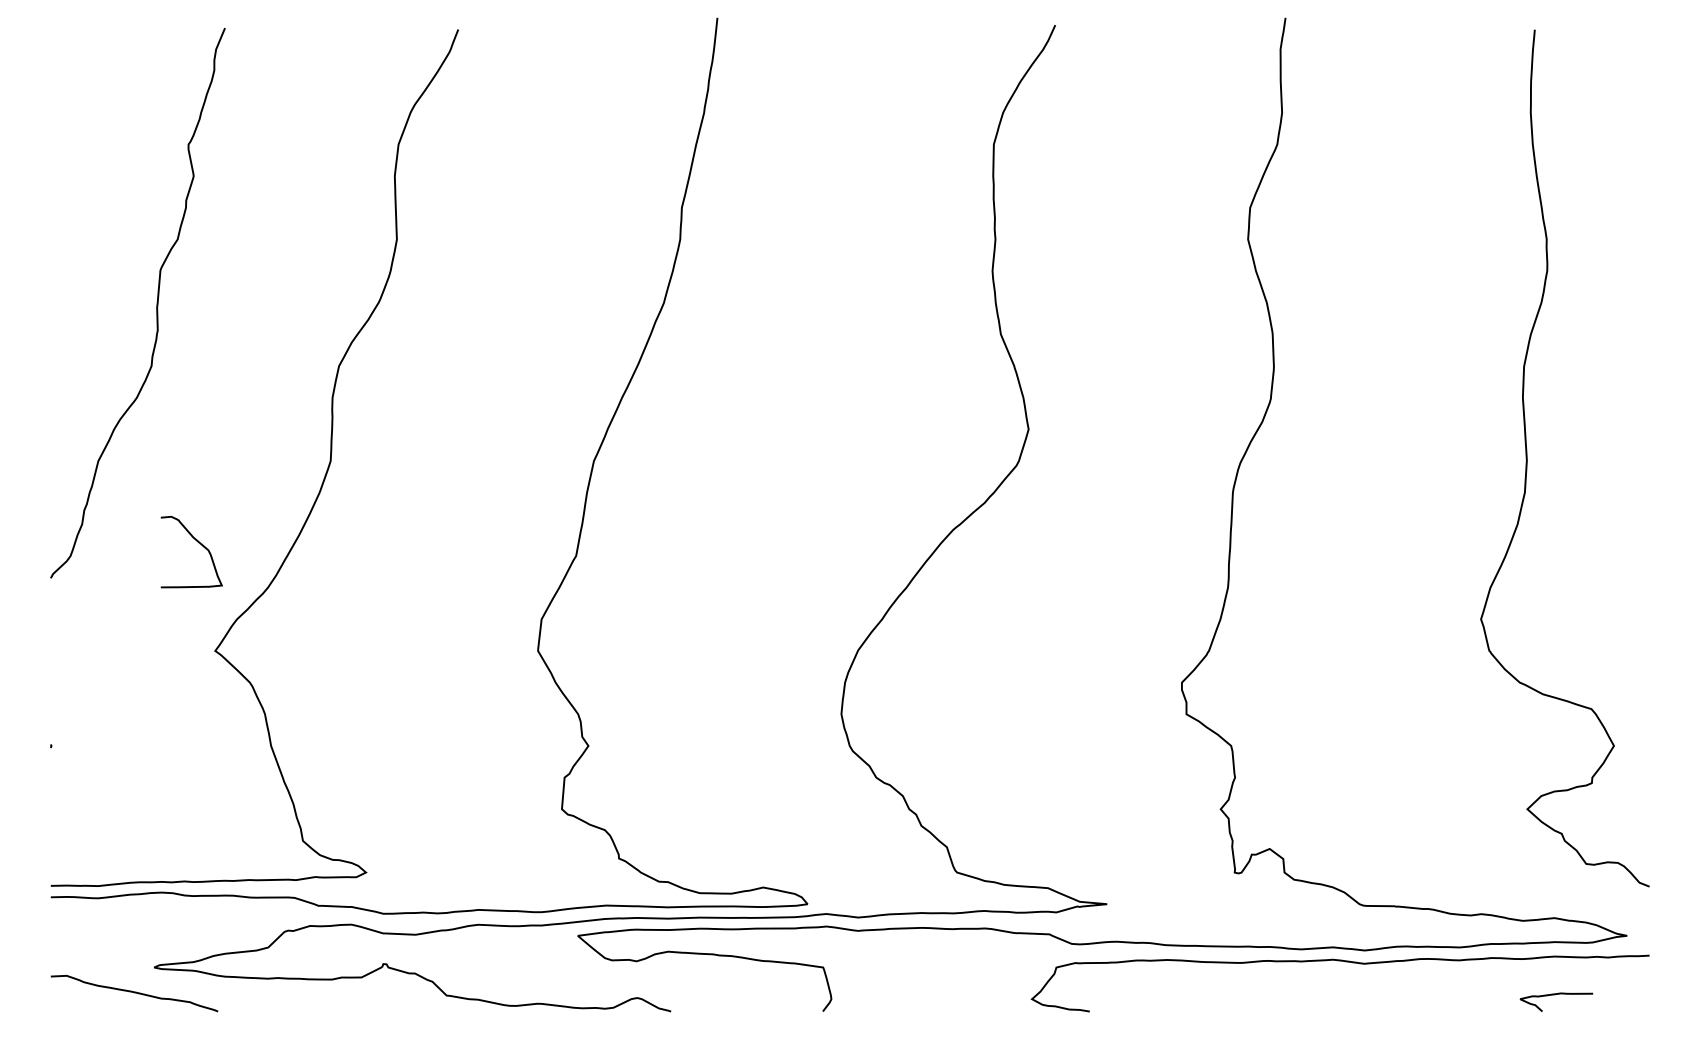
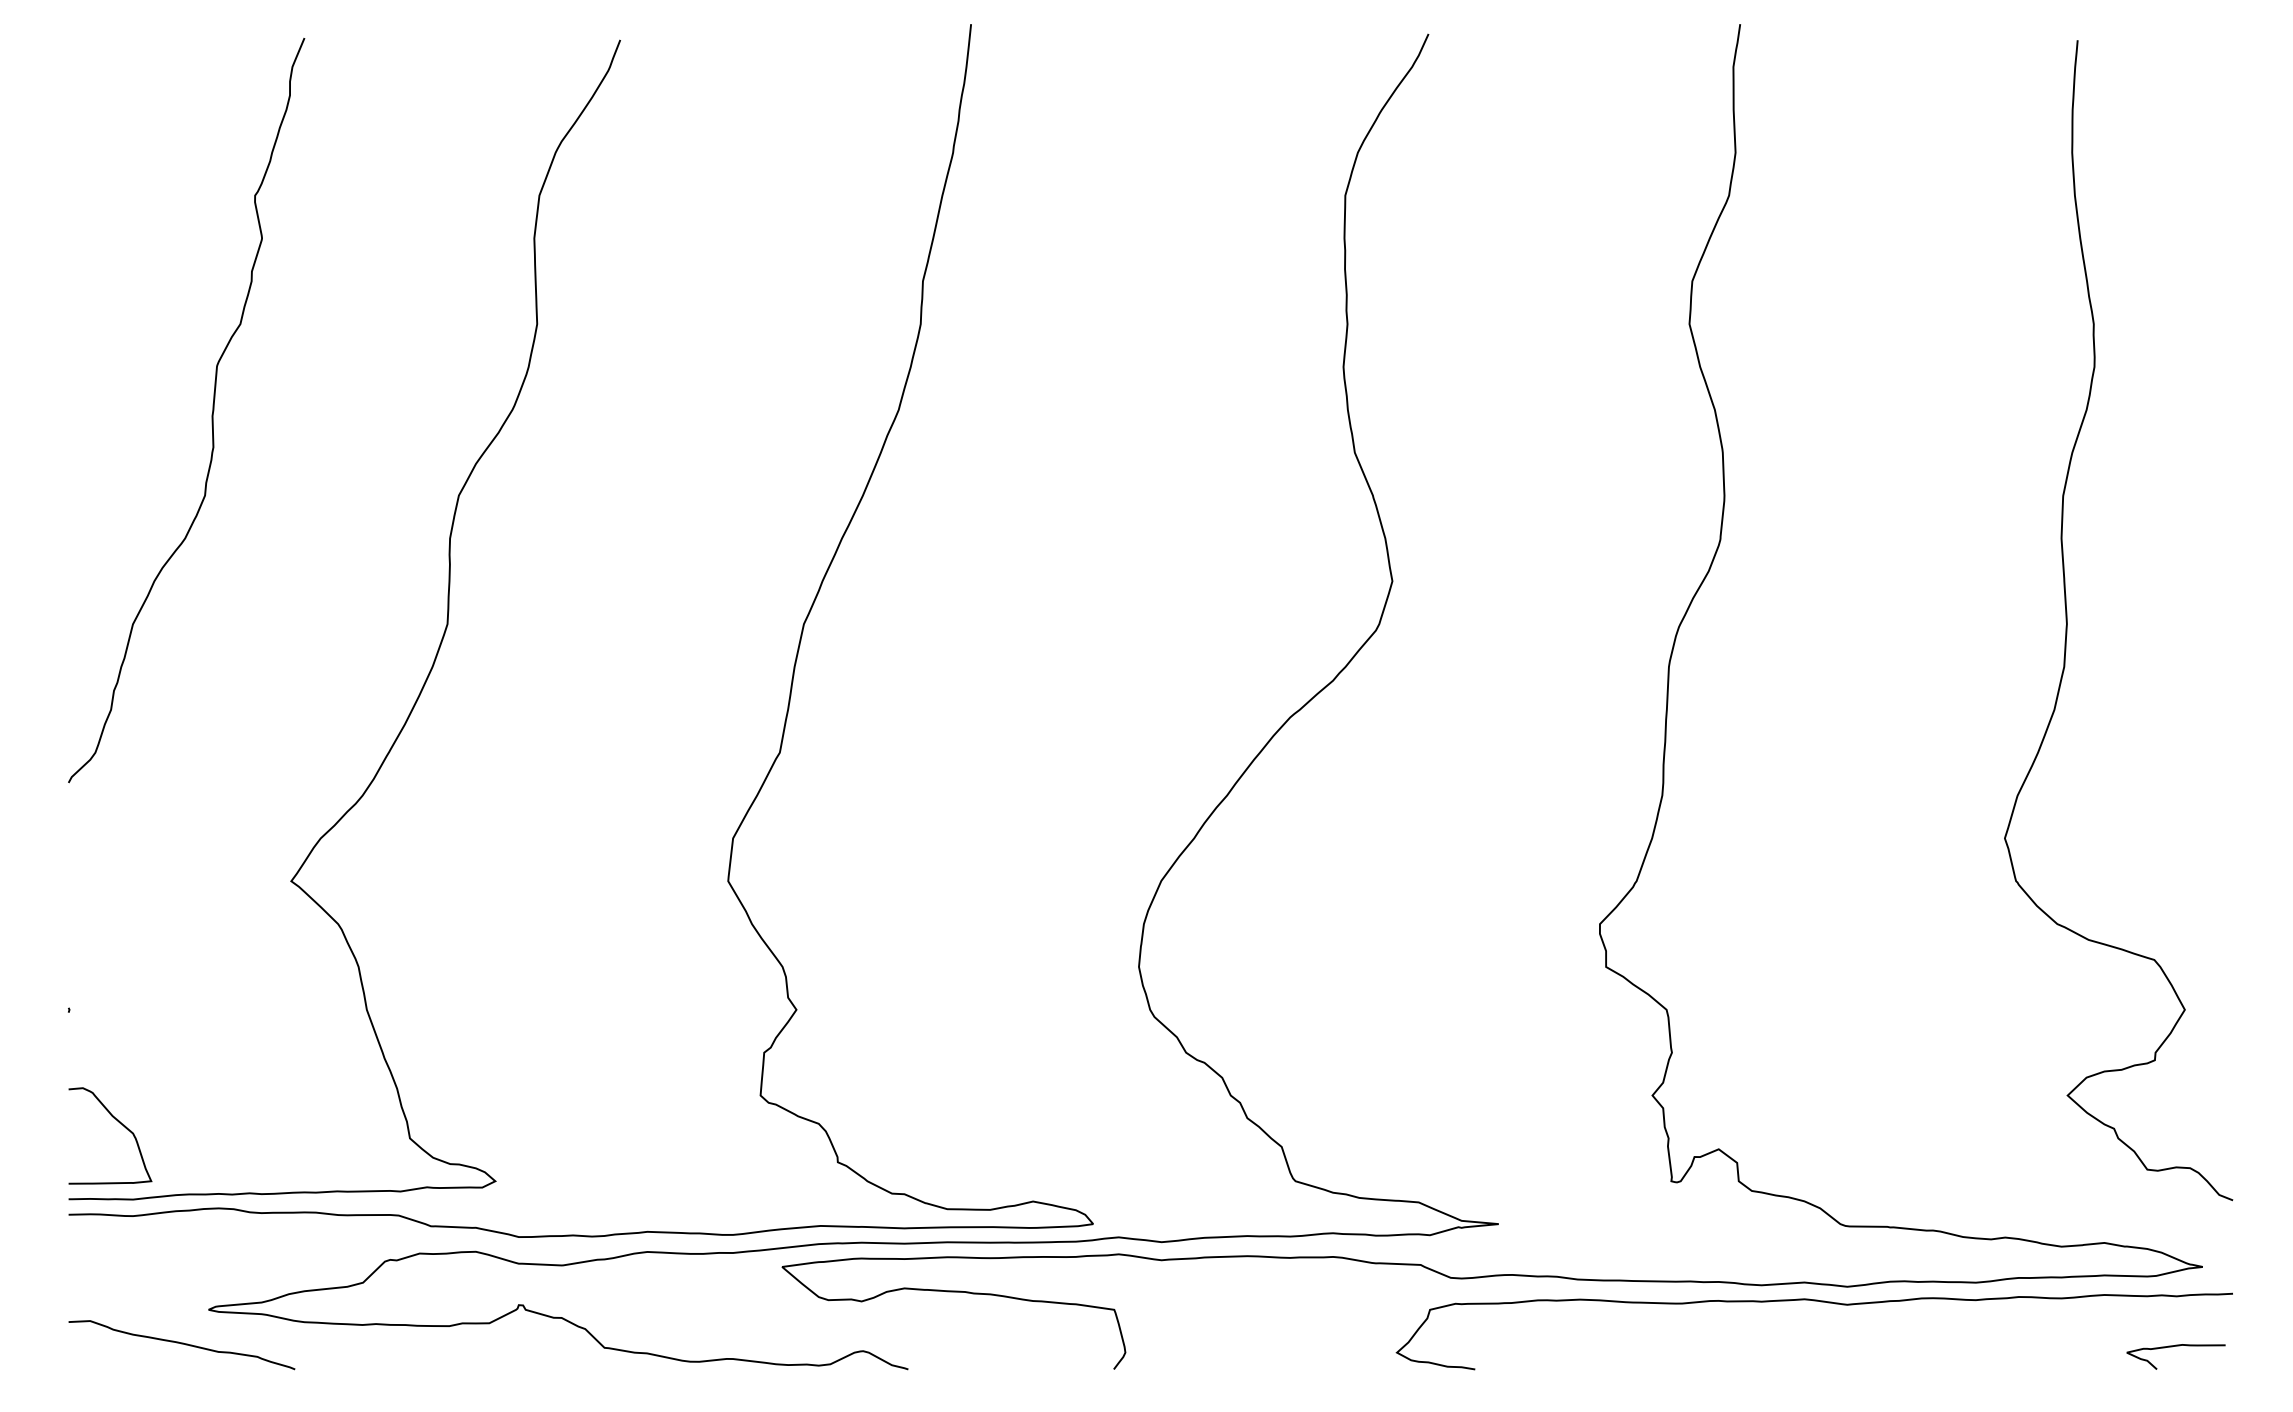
curve: (198, 543) -> (119, 1124), moved
curve: (1555, 995) -> (2174, 1347), moved

